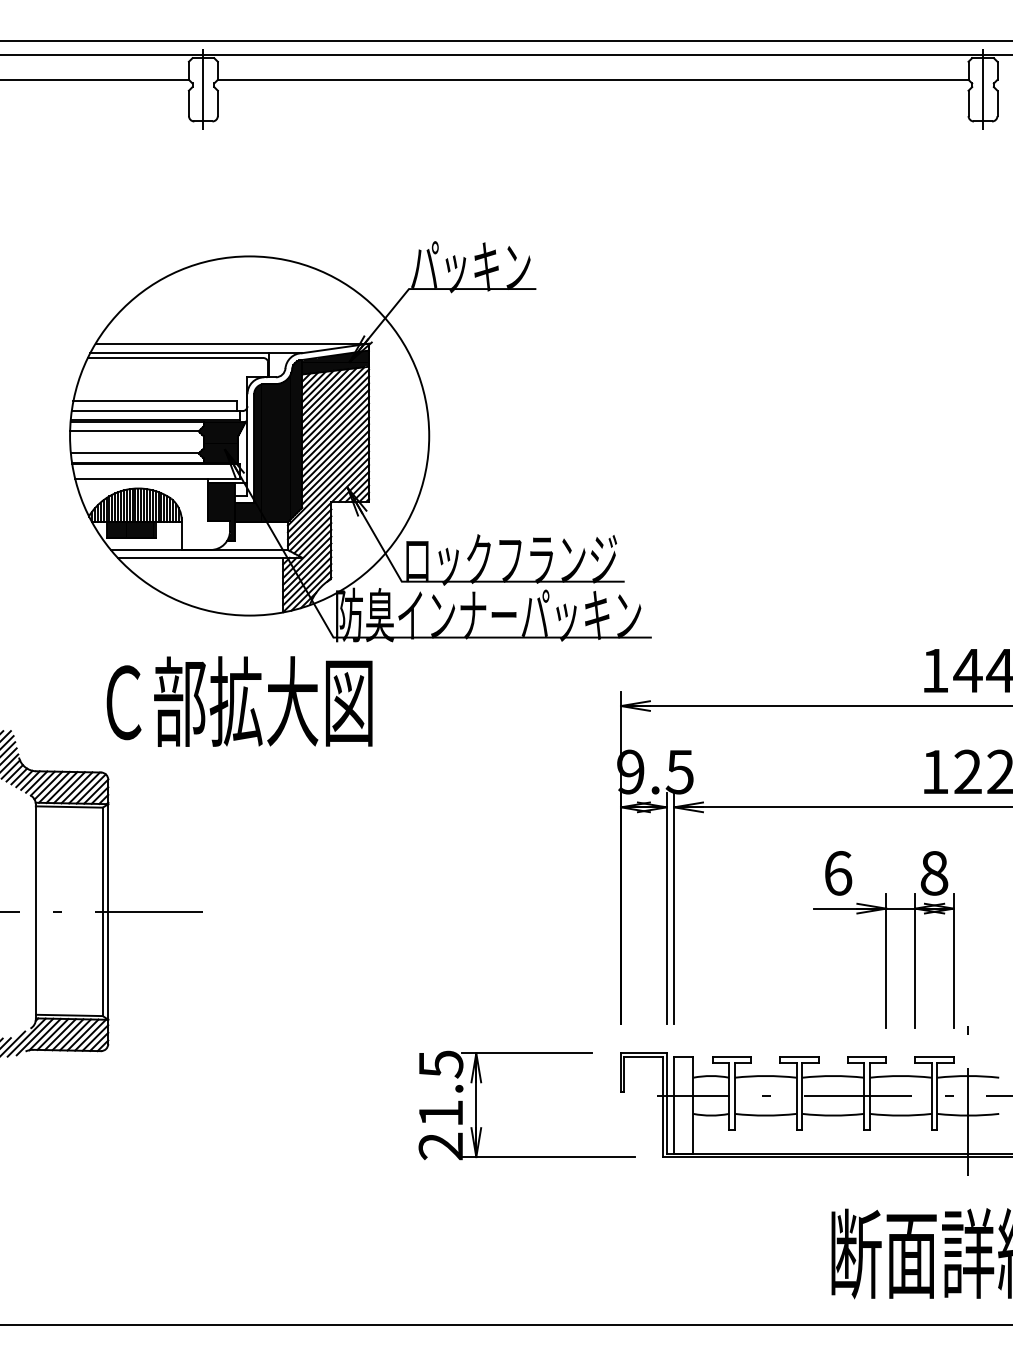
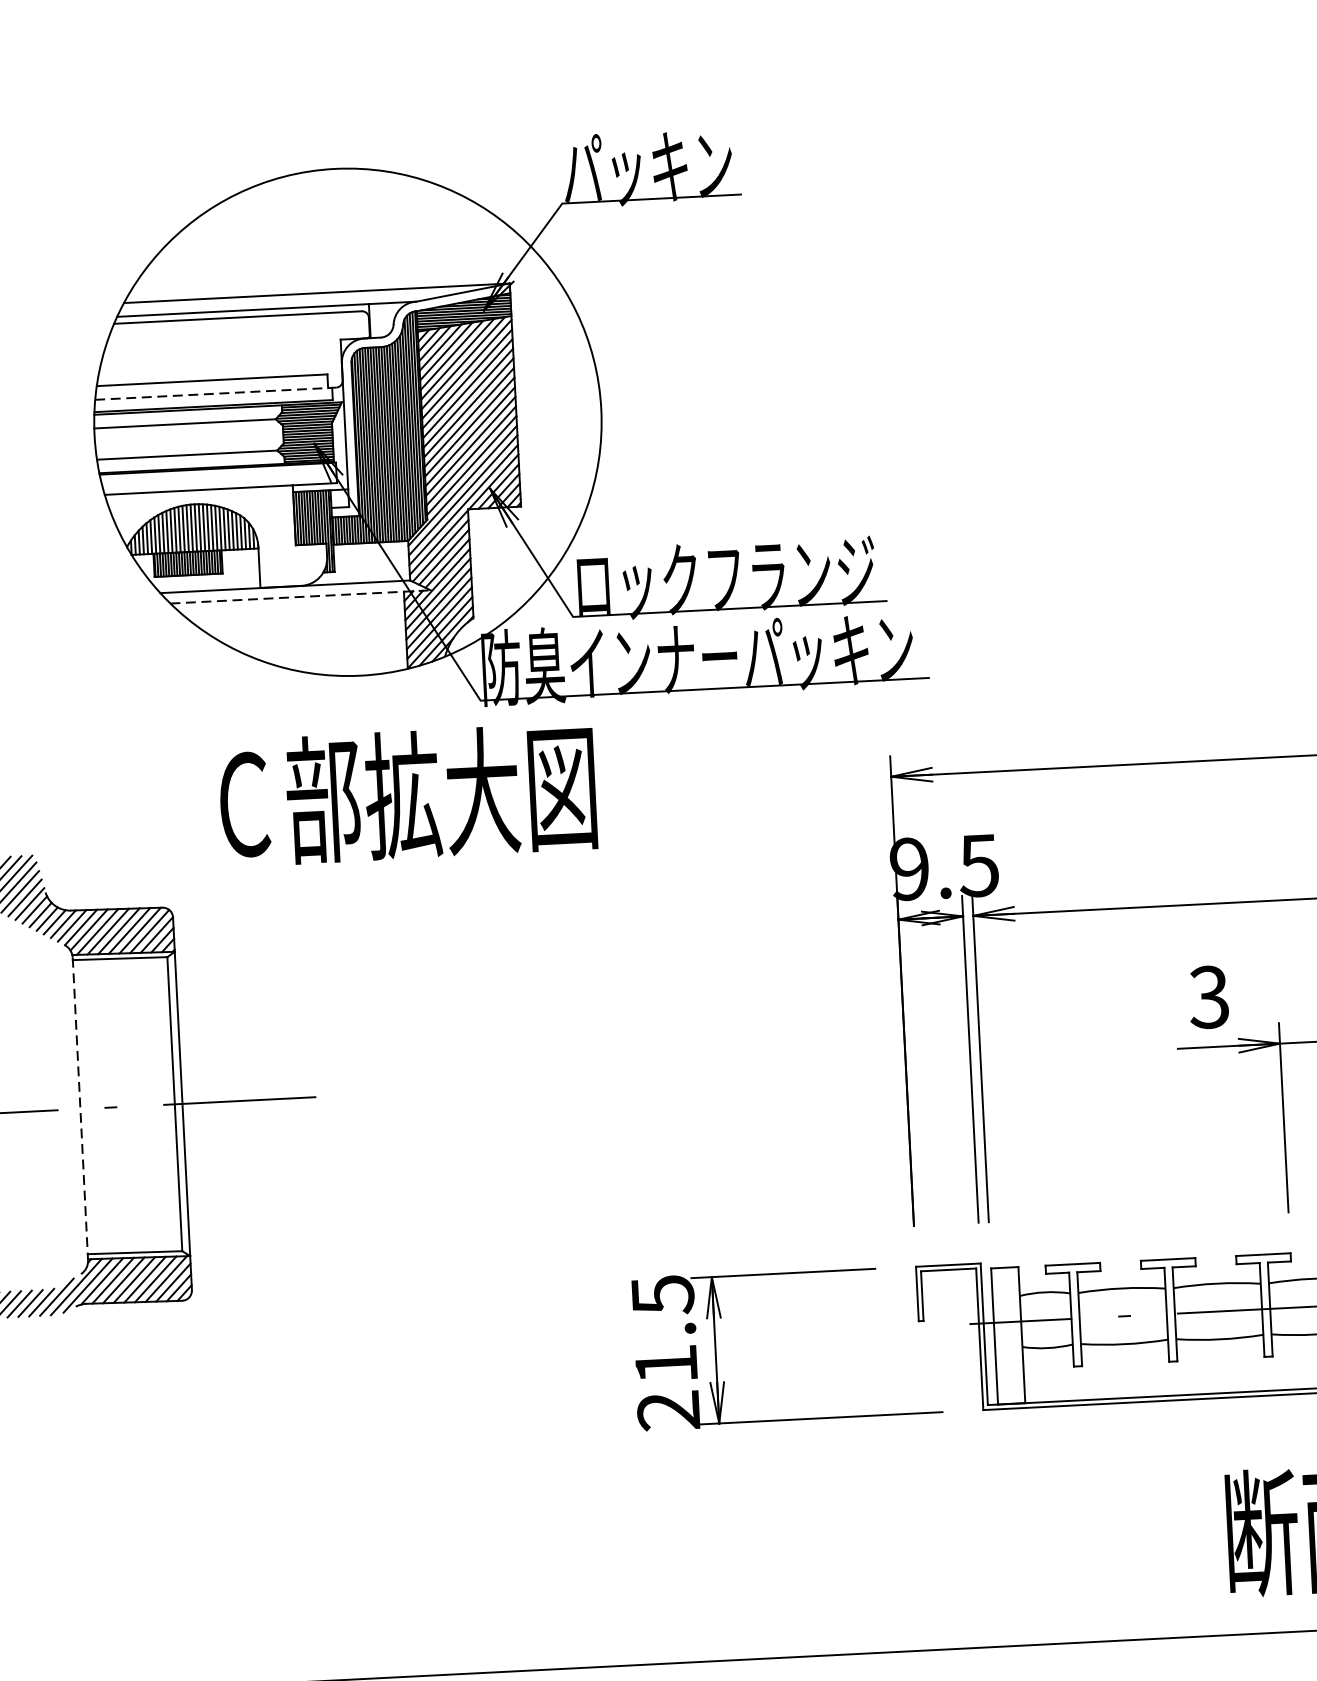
line: (157, 411) -> (216, 394), solid -> dashed
line: (210, 557) -> (301, 596), solid -> dashed
text: (239, 701) -> (407, 794), moved
text: (837, 873) -> (1208, 997), 6 -> 3
line: (35, 912) -> (79, 1109), solid -> dashed

